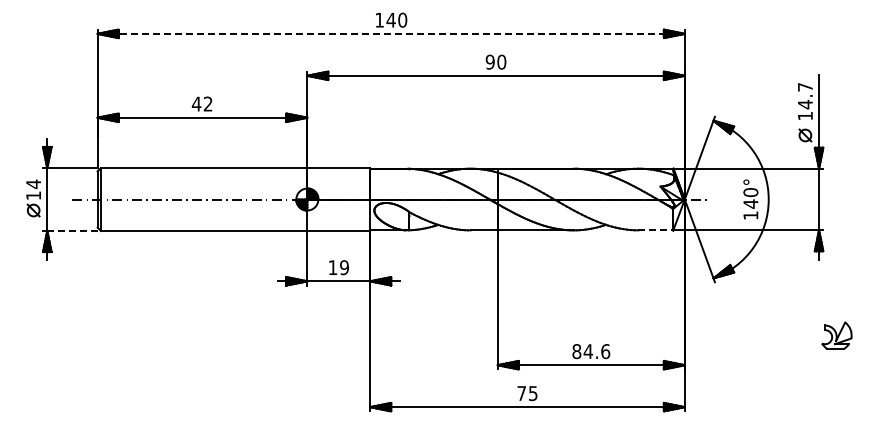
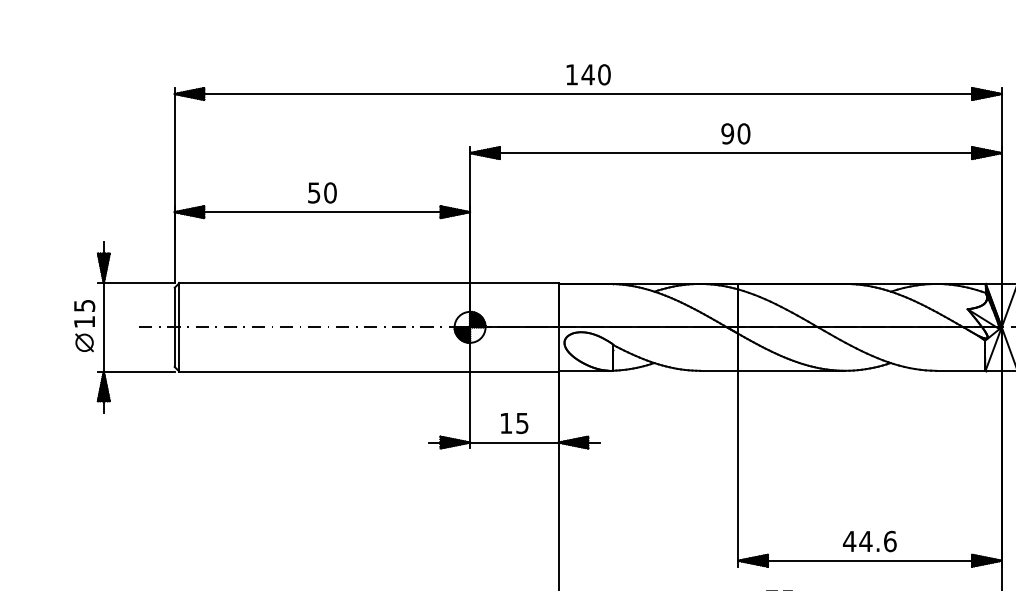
line: (391, 33) -> (588, 93), dashed -> solid
text: (201, 103) -> (320, 192), 42 -> 50
text: (33, 184) -> (84, 306), 14 -> 15
line: (656, 230) -> (961, 370), dashed -> solid
line: (71, 231) -> (137, 372), dashed -> solid
text: (344, 267) -> (522, 423), 19 -> 15
text: (576, 351) -> (849, 541), 84.6 -> 44.6

